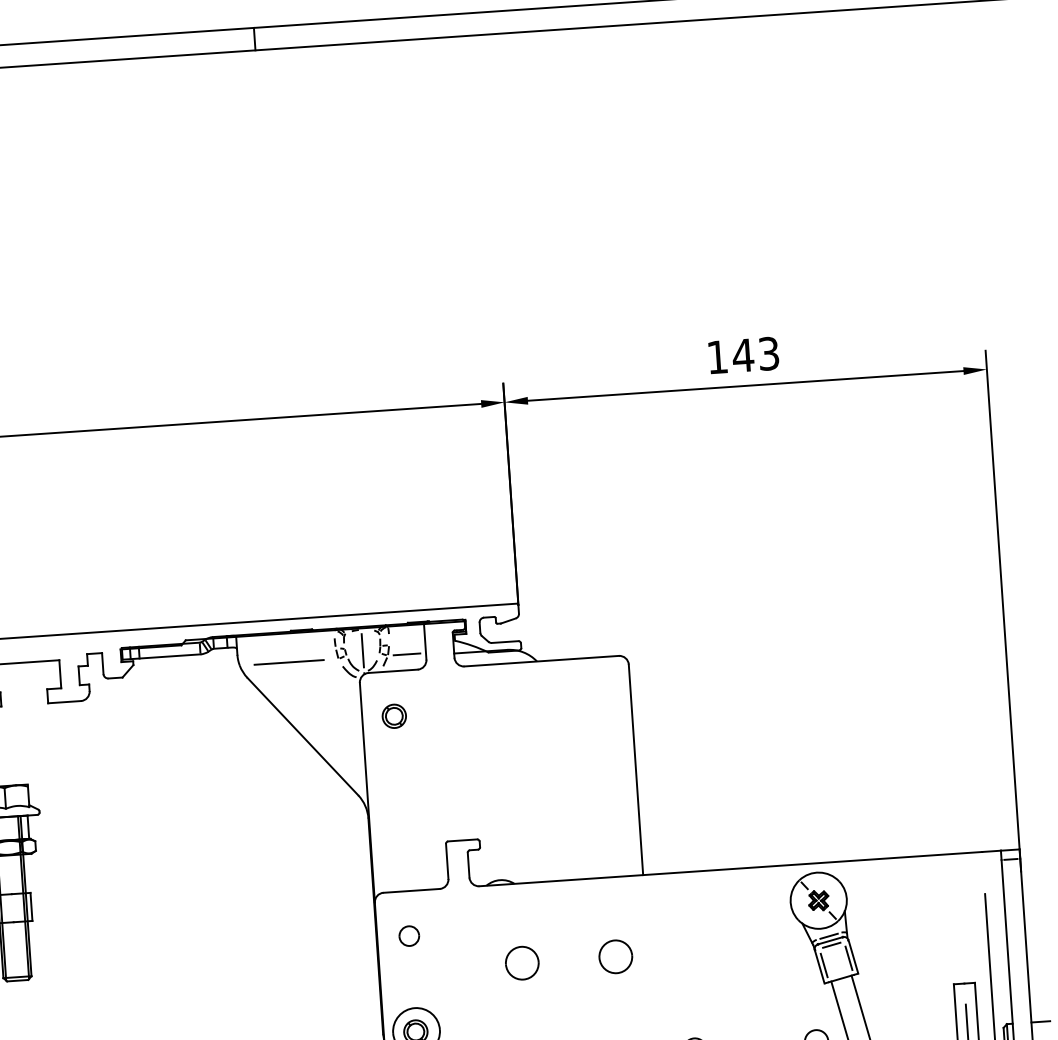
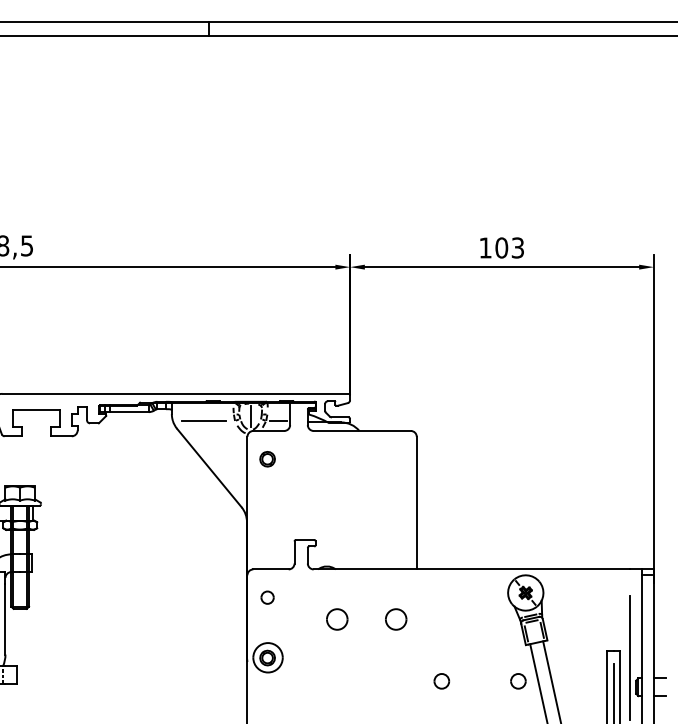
text: (742, 354) -> (501, 247), 143 -> 103

